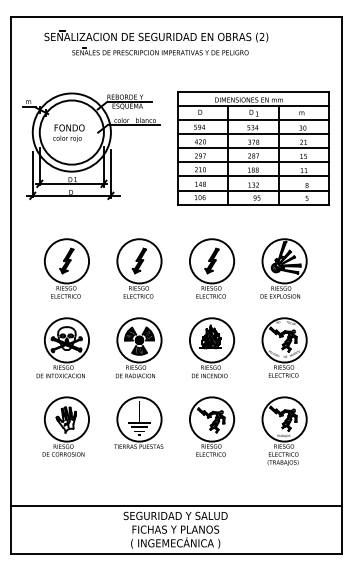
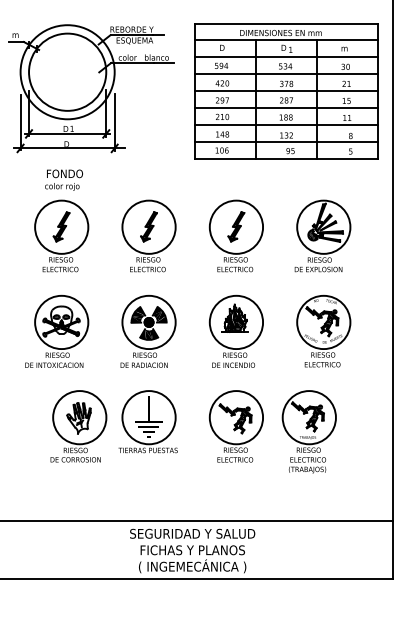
text: (68, 133) -> (63, 180), moved
part: (65, 426) -> (78, 426), moved
part: (284, 430) -> (309, 430), moved

